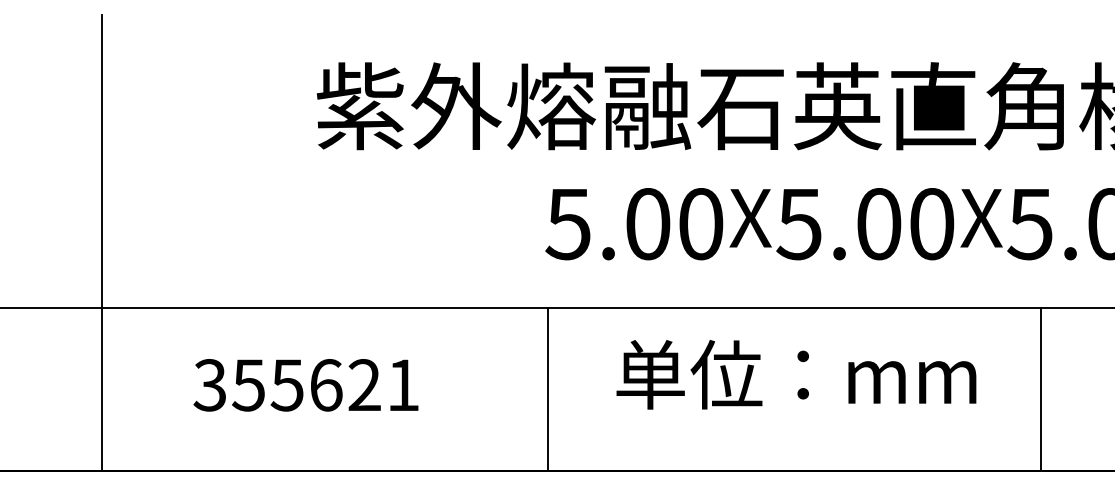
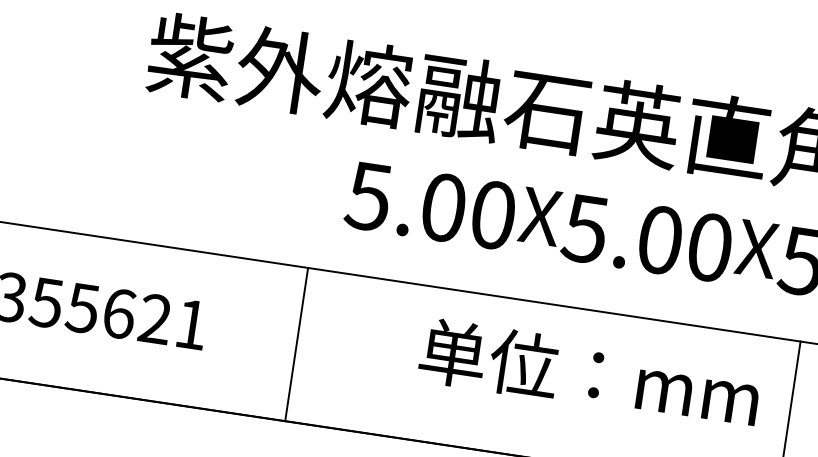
text: (796, 374) -> (589, 373), moved
line: (548, 389) -> (297, 344), moved

